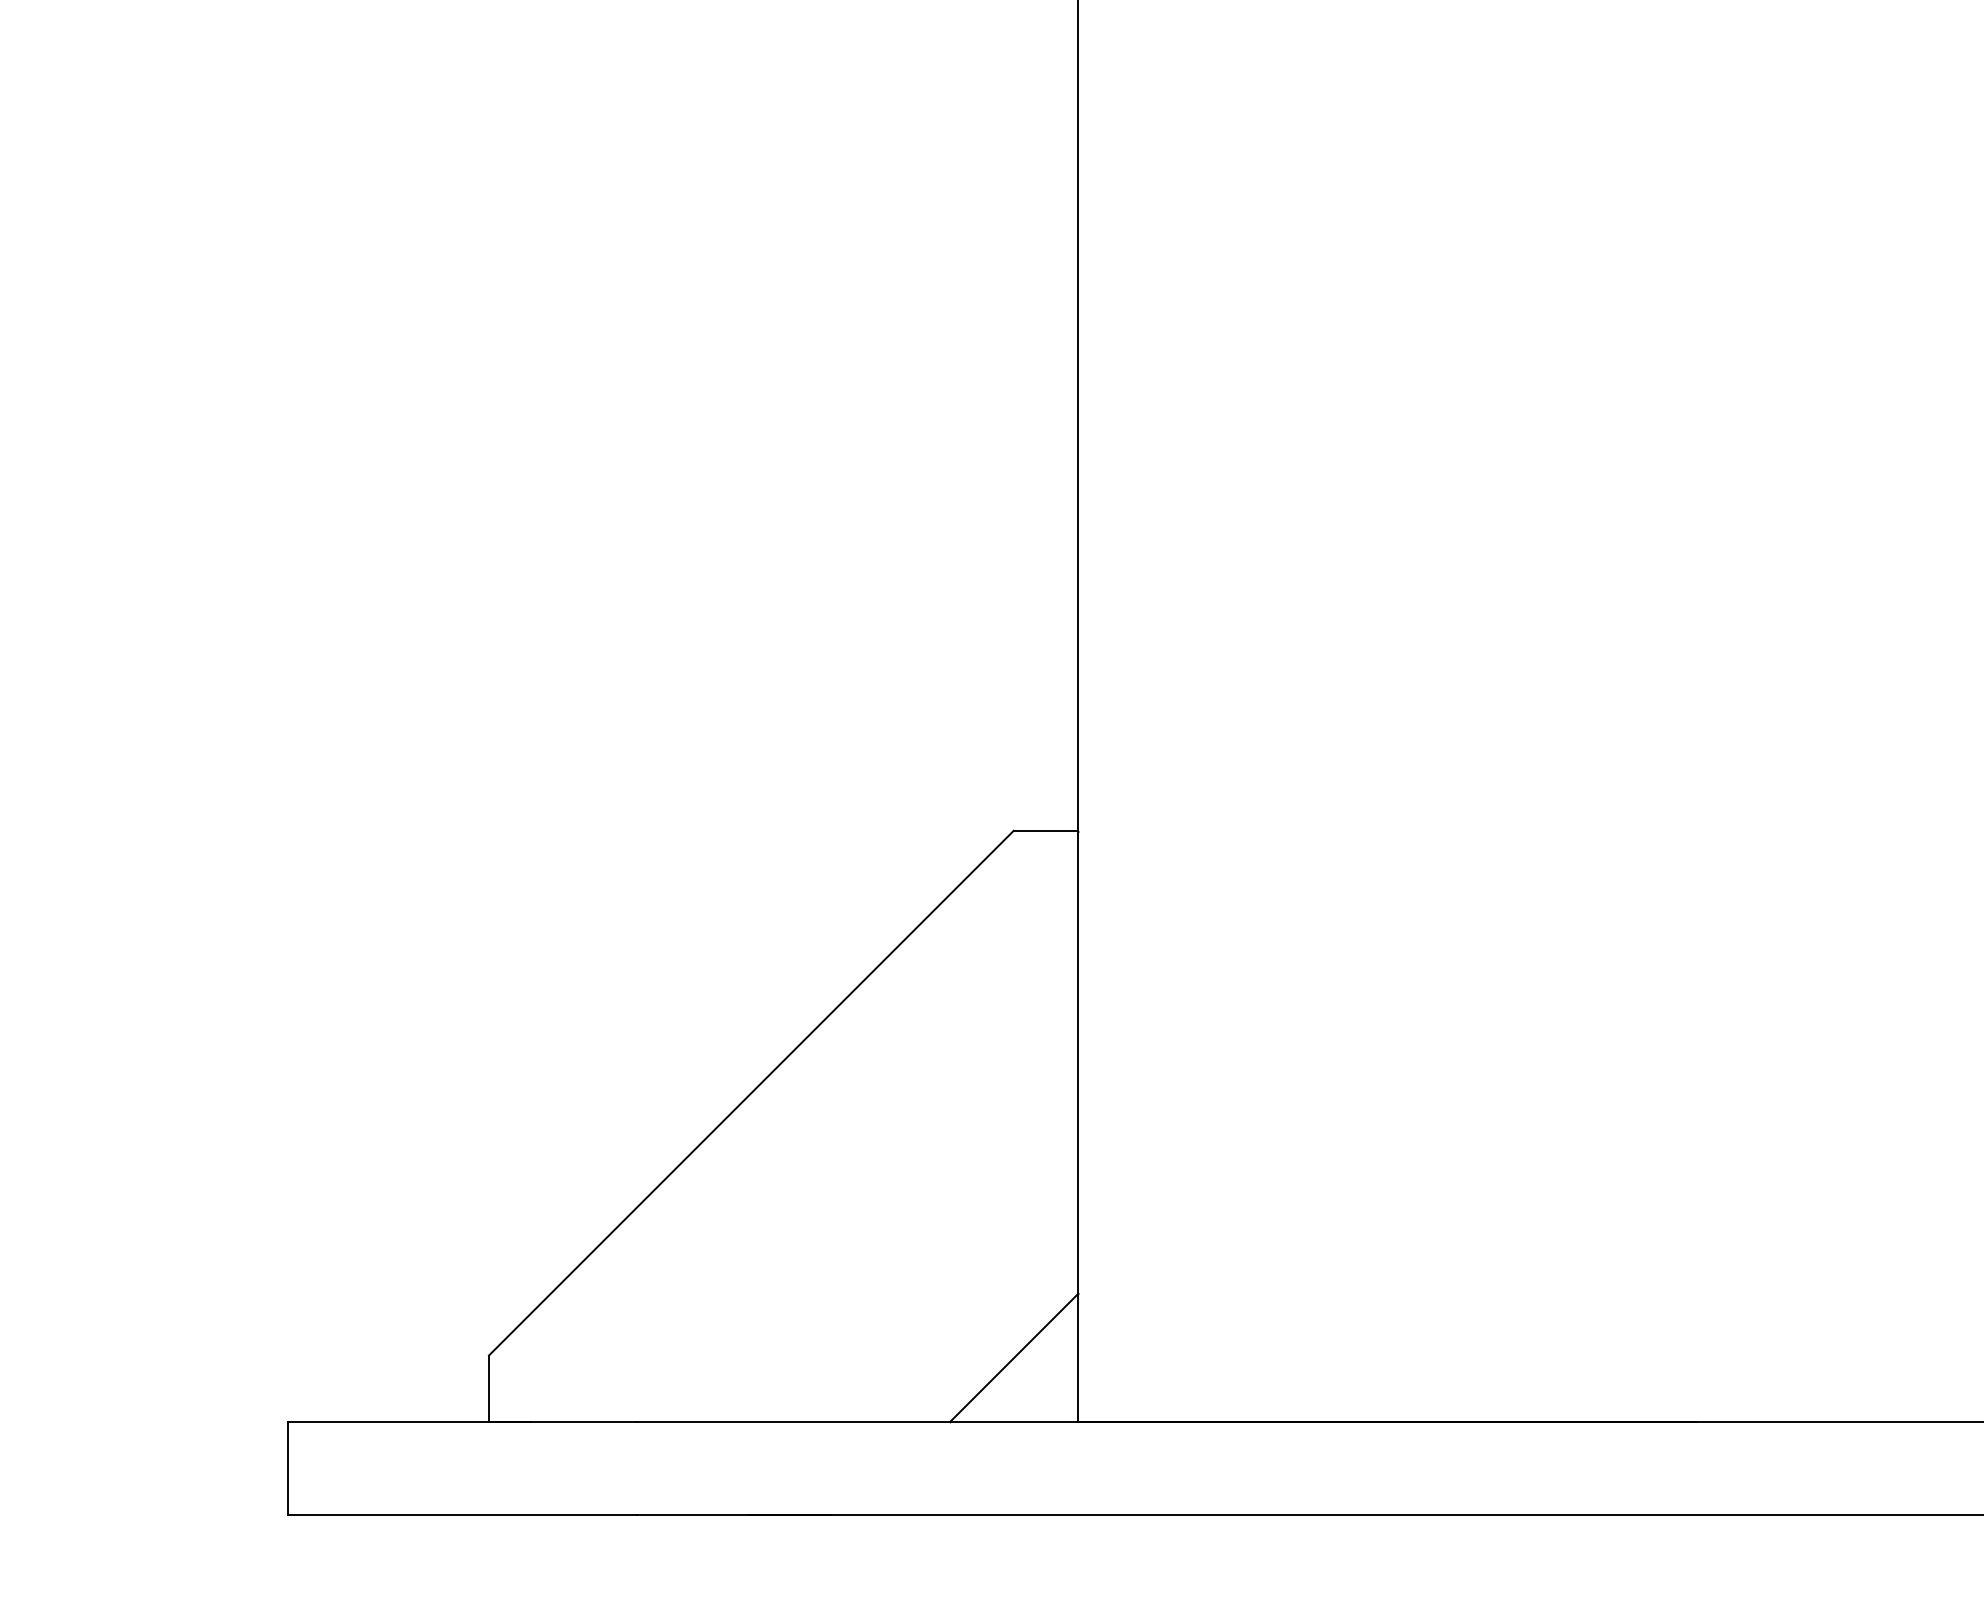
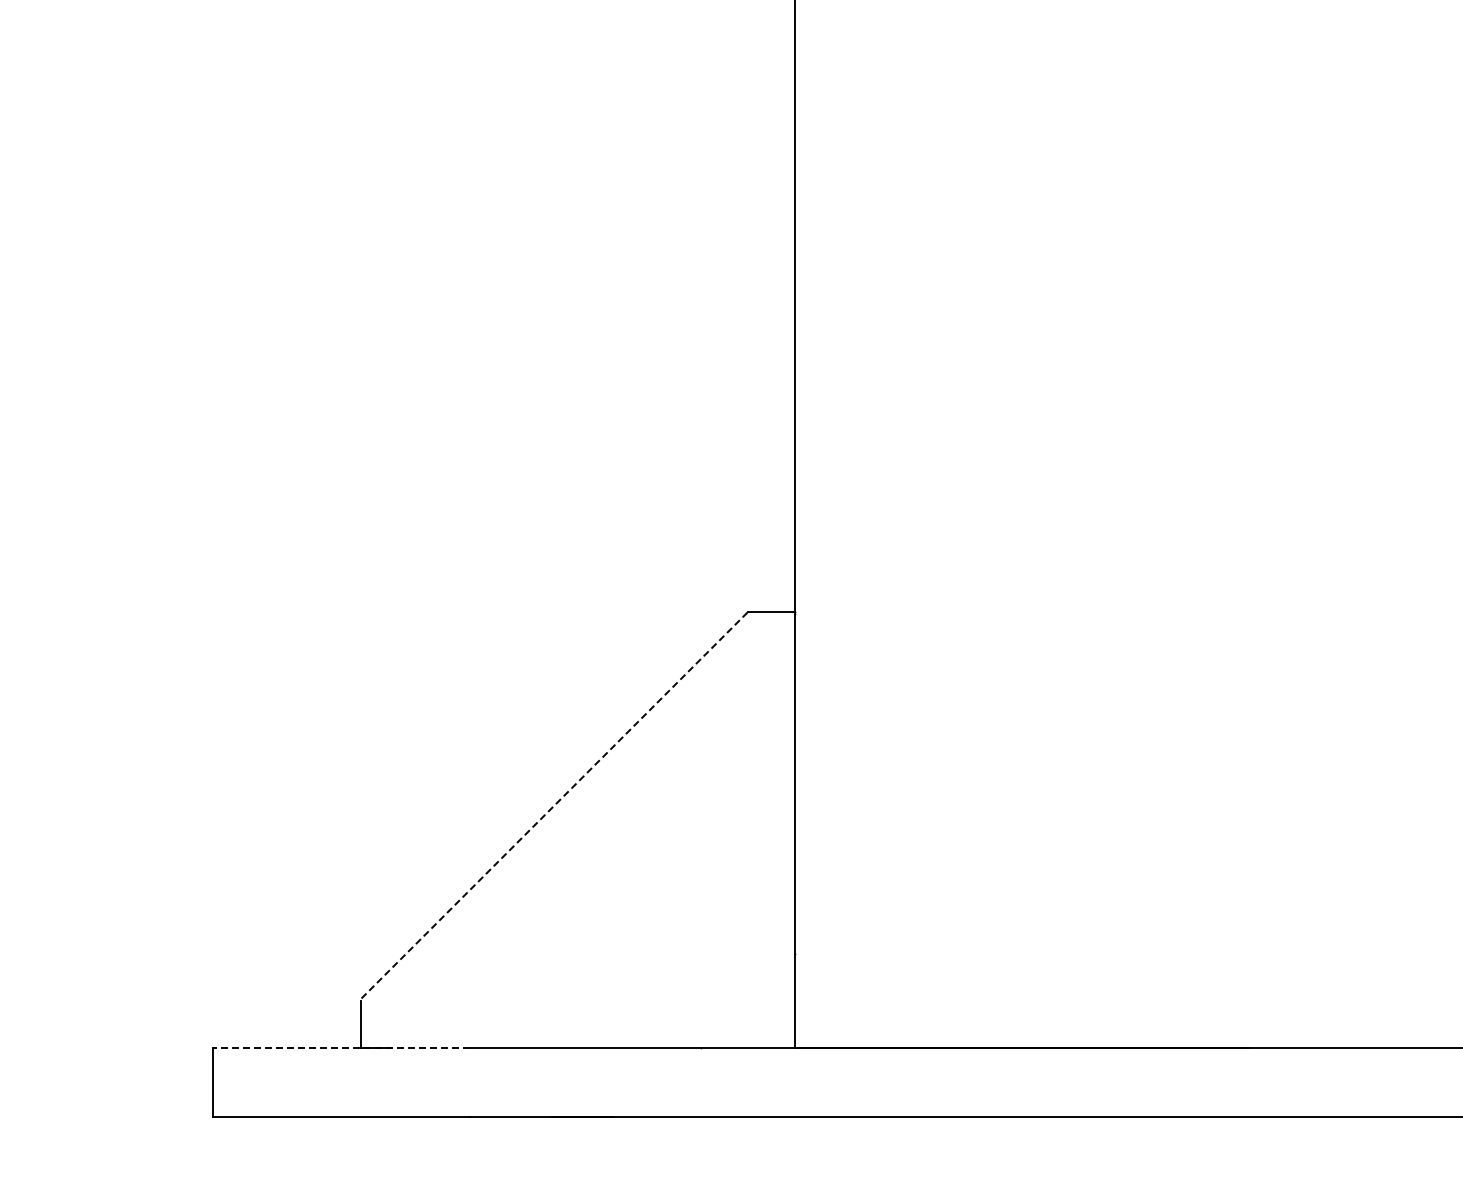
line: (751, 1092) -> (554, 805), solid -> dashed
line: (1013, 1357) -> (747, 1000), removed
line: (463, 1422) -> (341, 1048), solid -> dashed

